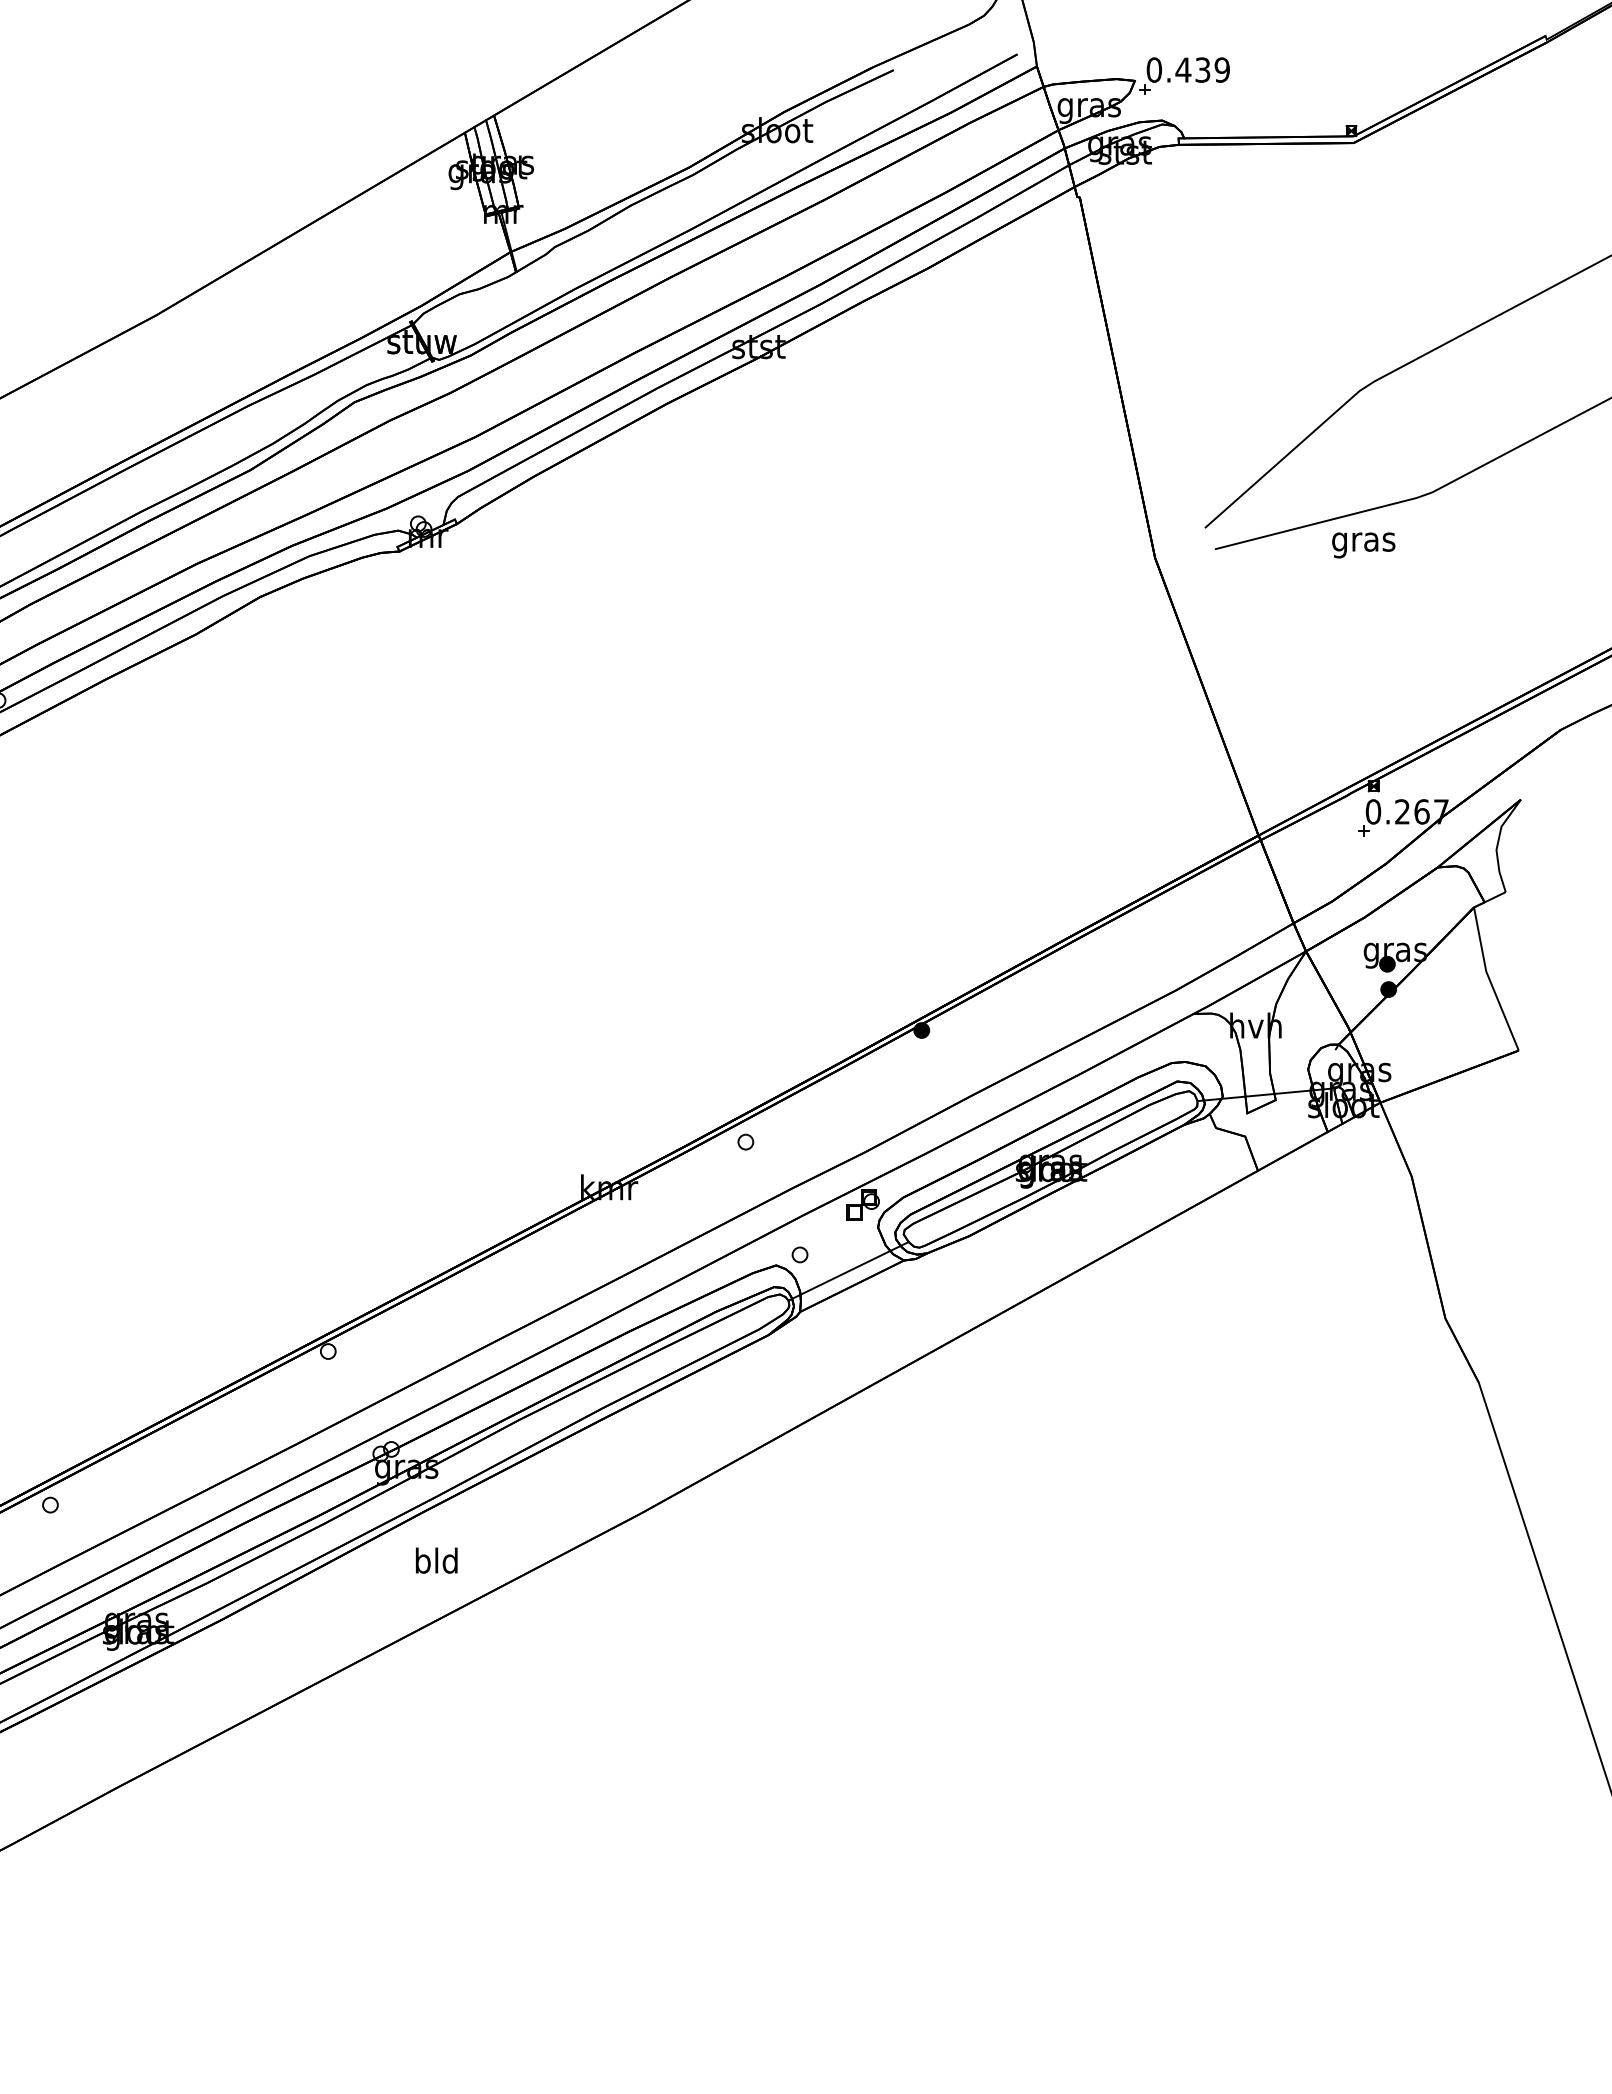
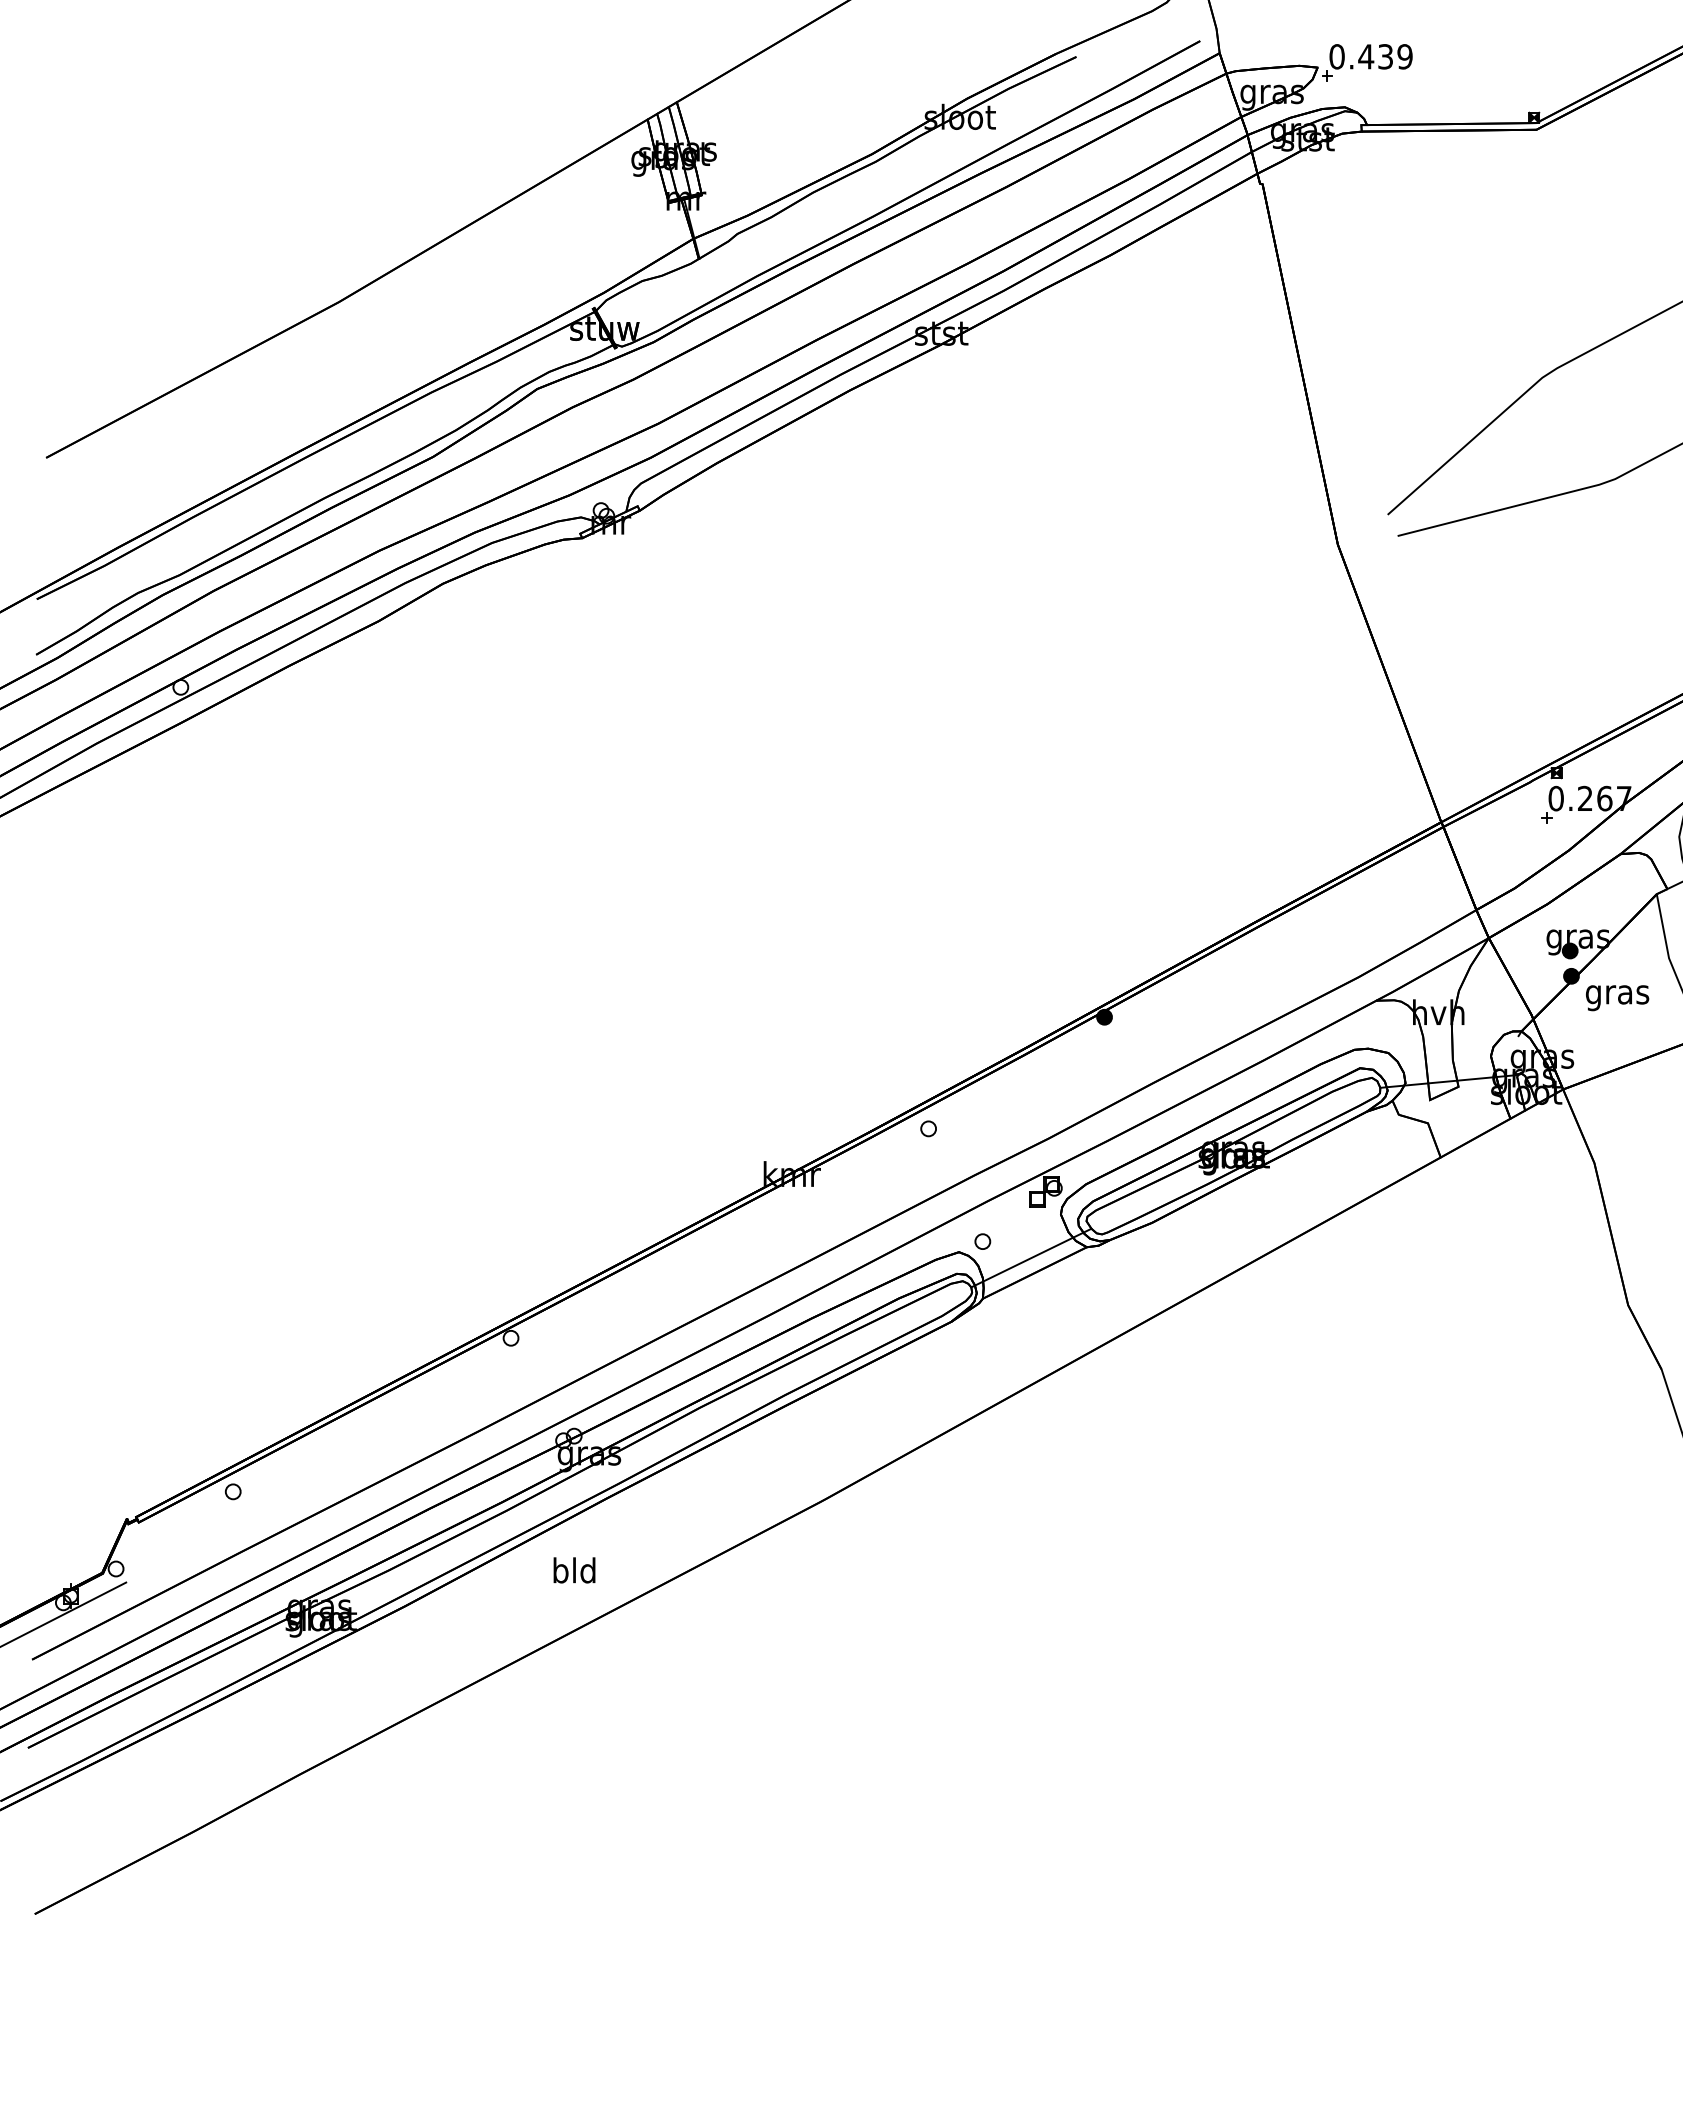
text: (1363, 545) -> (1617, 998), moved
text: (436, 1560) -> (574, 1570), moved

